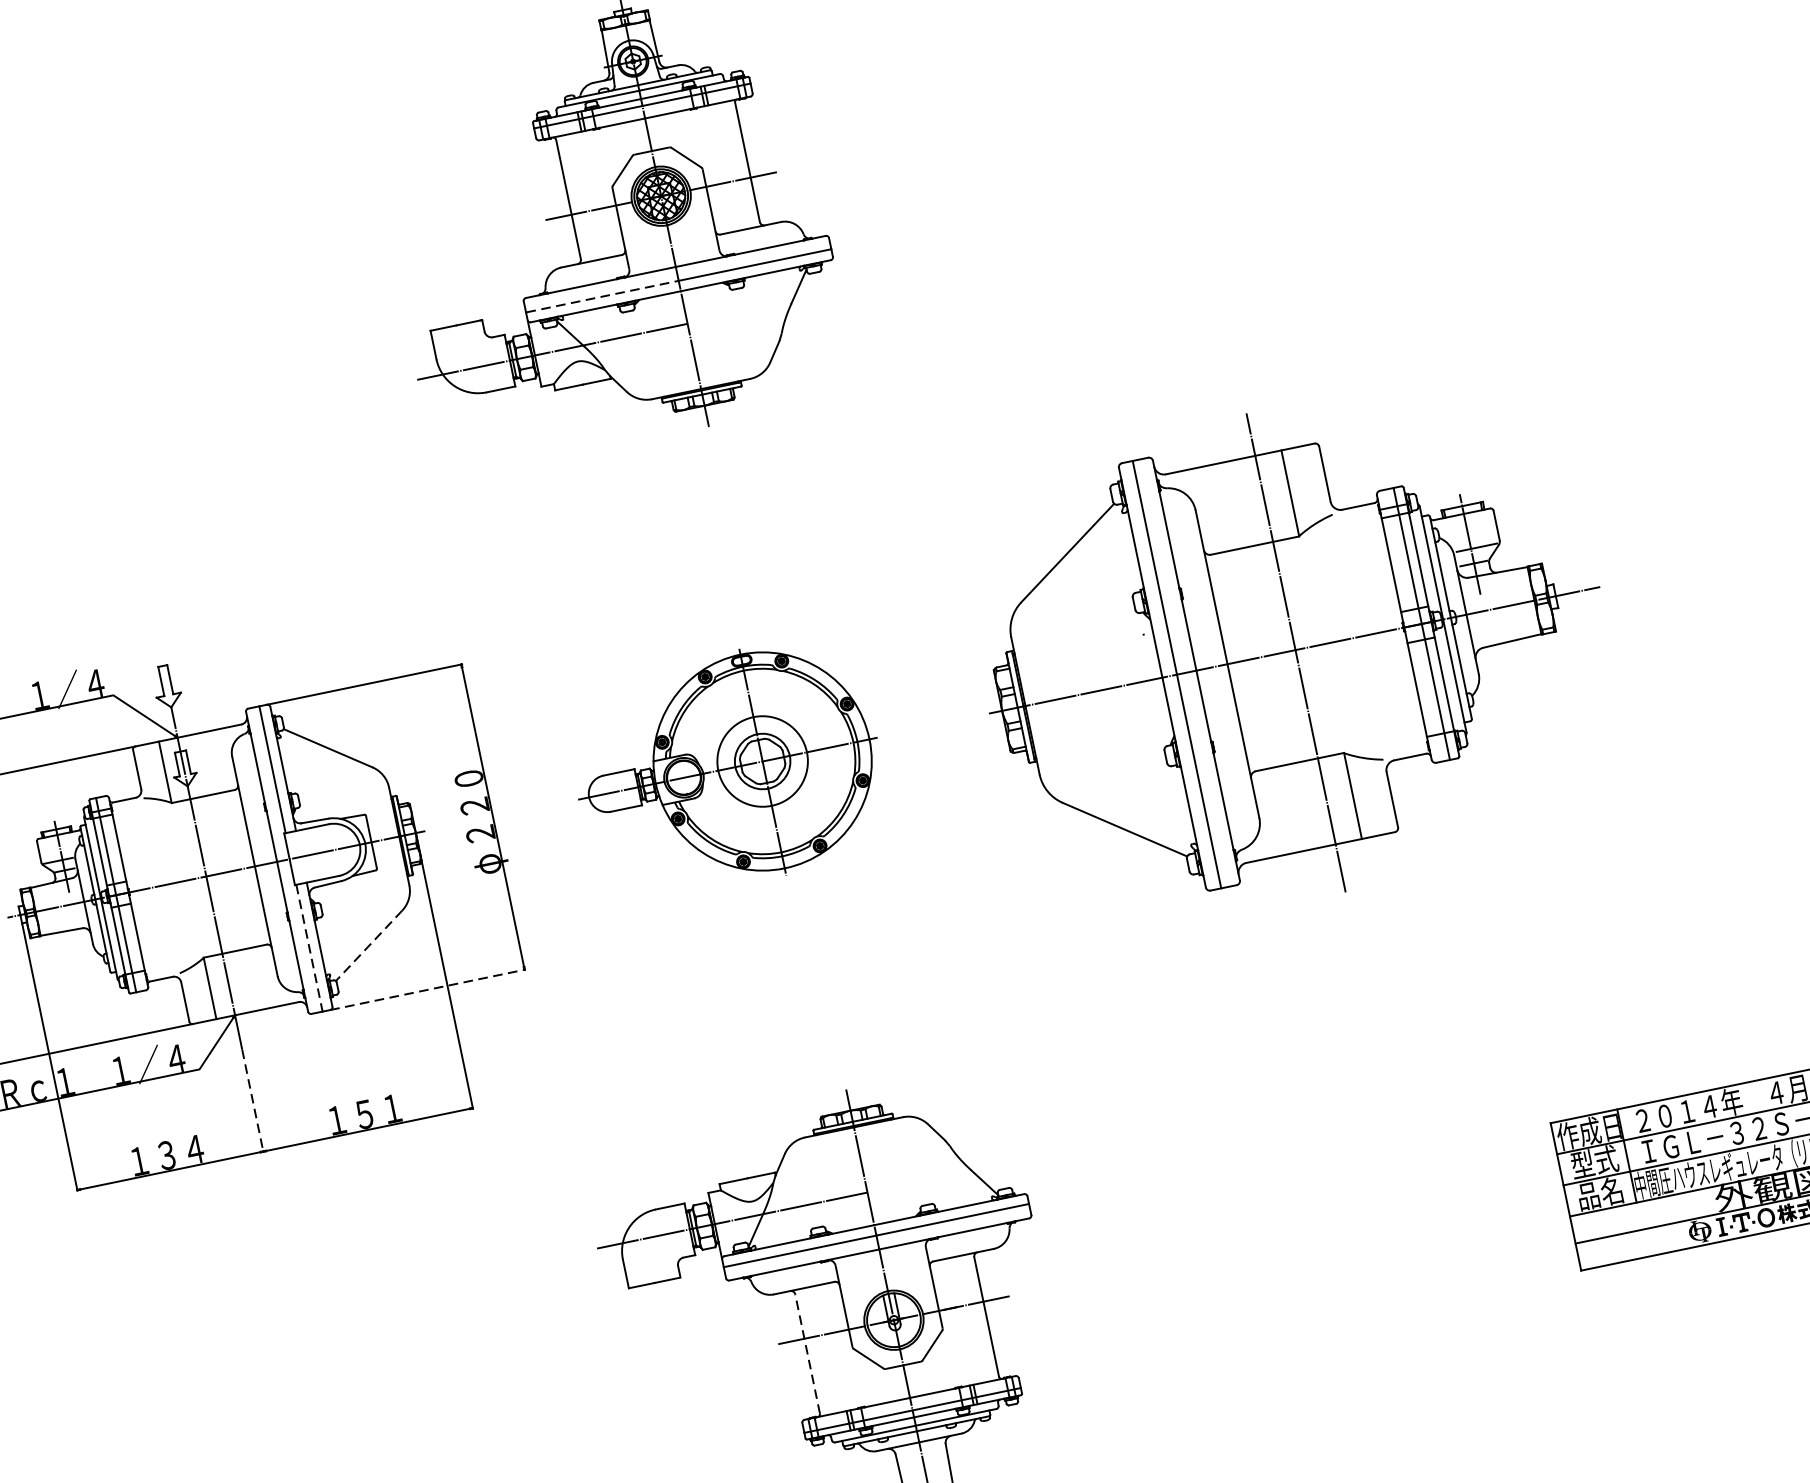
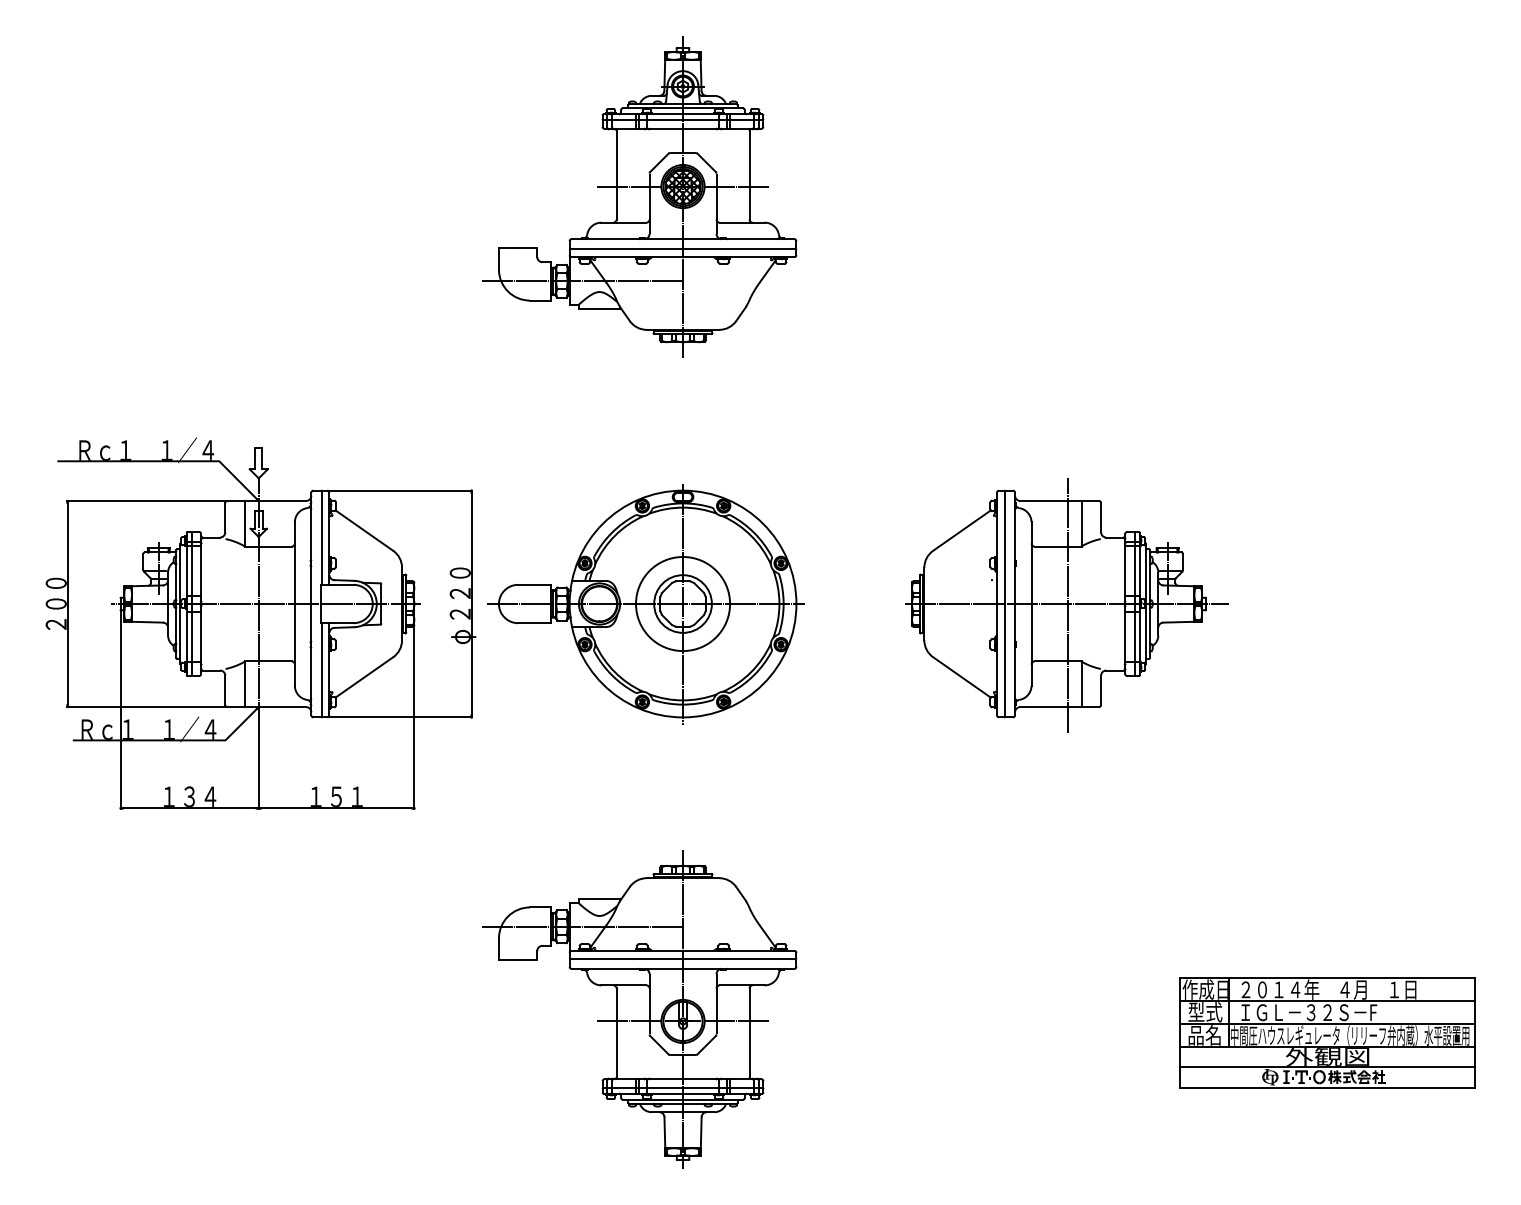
line: (602, 296) -> (626, 249), dashed -> solid
part: (1294, 653) -> (1066, 605), size x0.71
part: (727, 769) -> (645, 604), size x1.43
line: (369, 945) -> (364, 677), dashed -> solid
line: (309, 948) -> (321, 670), dashed -> solid
line: (428, 989) -> (400, 717), dashed -> solid
line: (252, 1102) -> (258, 771), dashed -> solid
line: (807, 1353) -> (616, 1032), dashed -> solid

